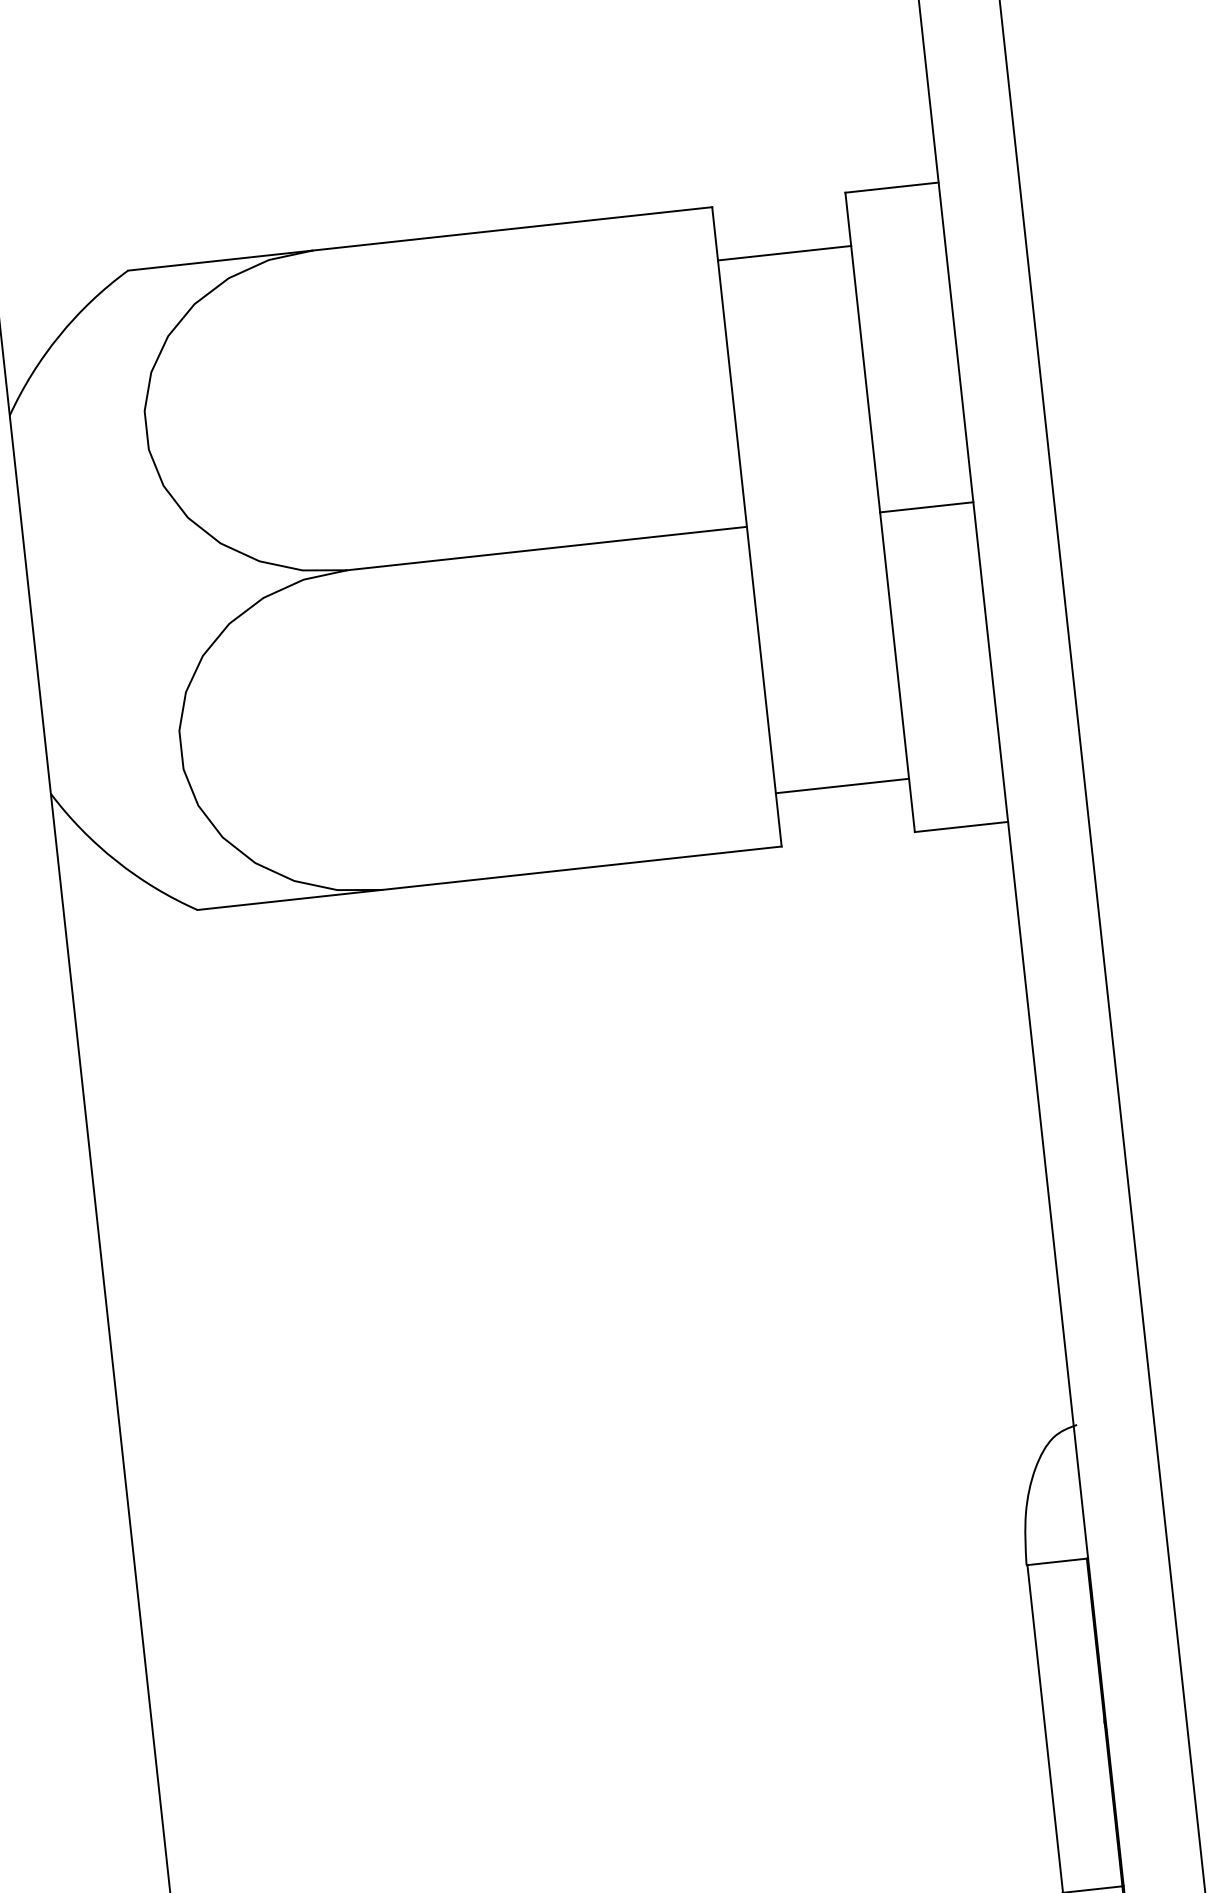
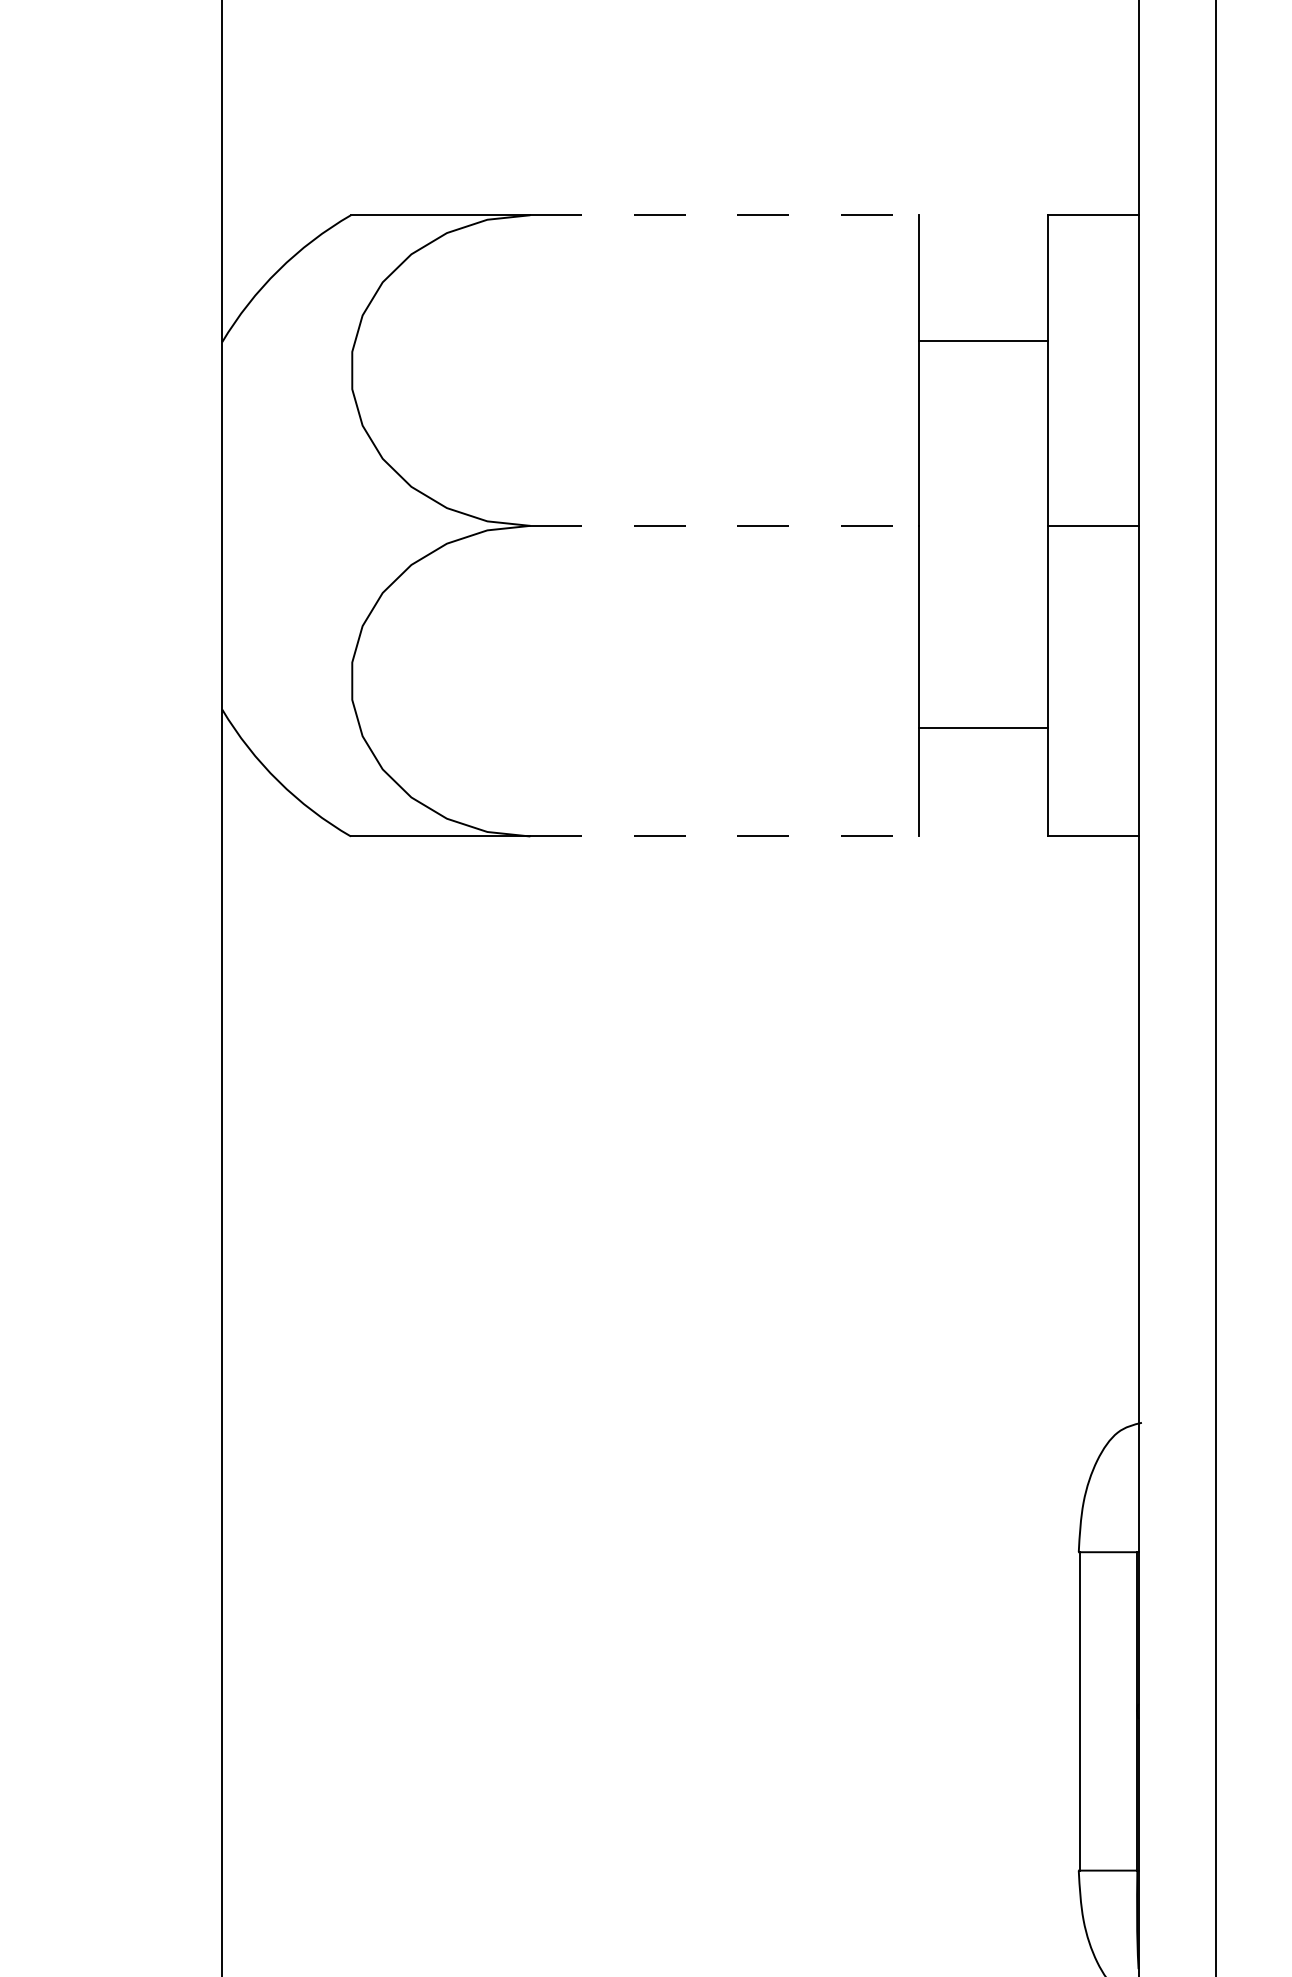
line: (512, 229) -> (724, 215), solid -> dashed
line: (784, 253) -> (983, 341), moved
line: (547, 548) -> (724, 525), solid -> dashed
line: (842, 785) -> (983, 727), moved
line: (581, 868) -> (724, 836), solid -> dashed

